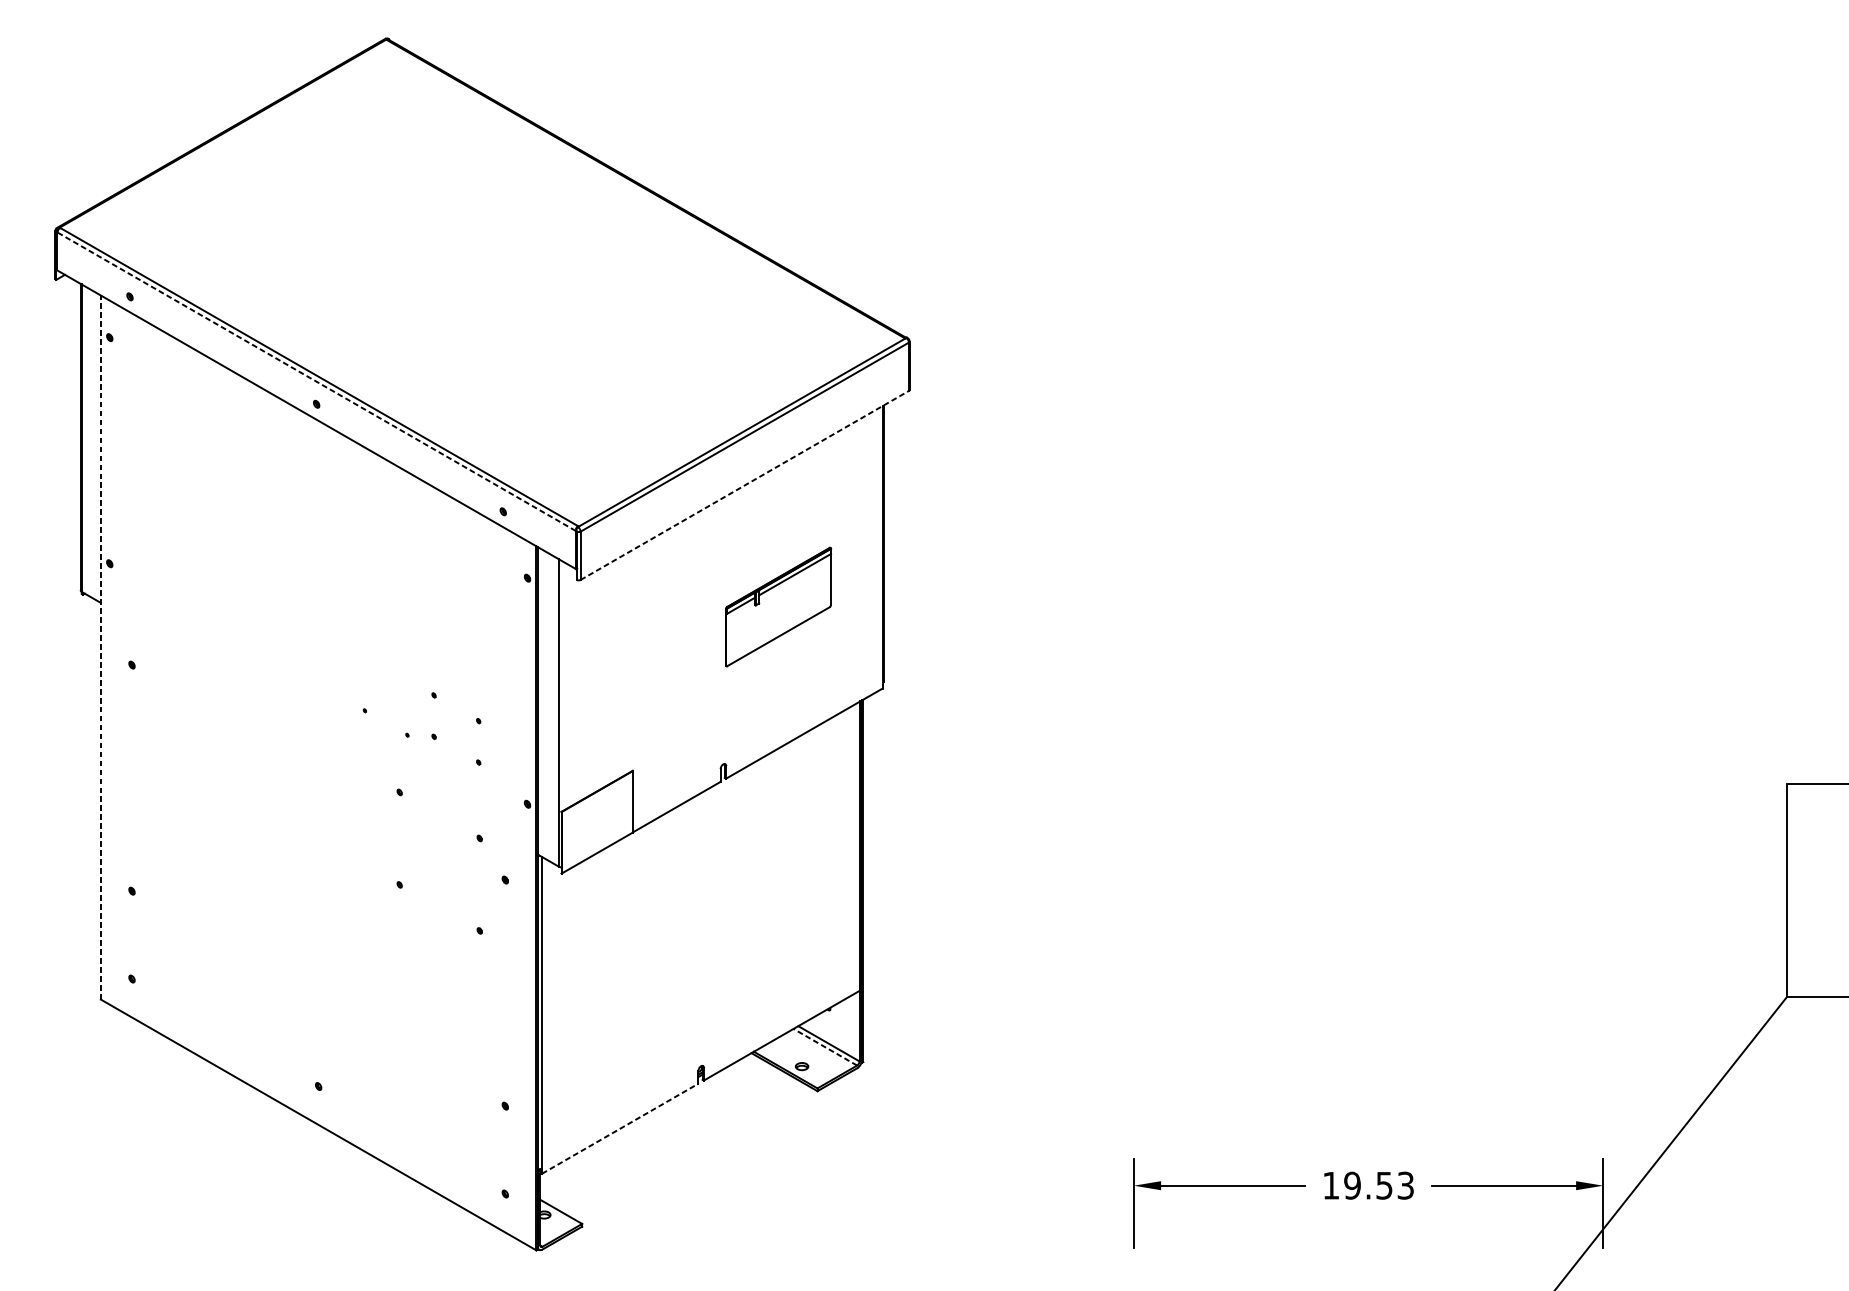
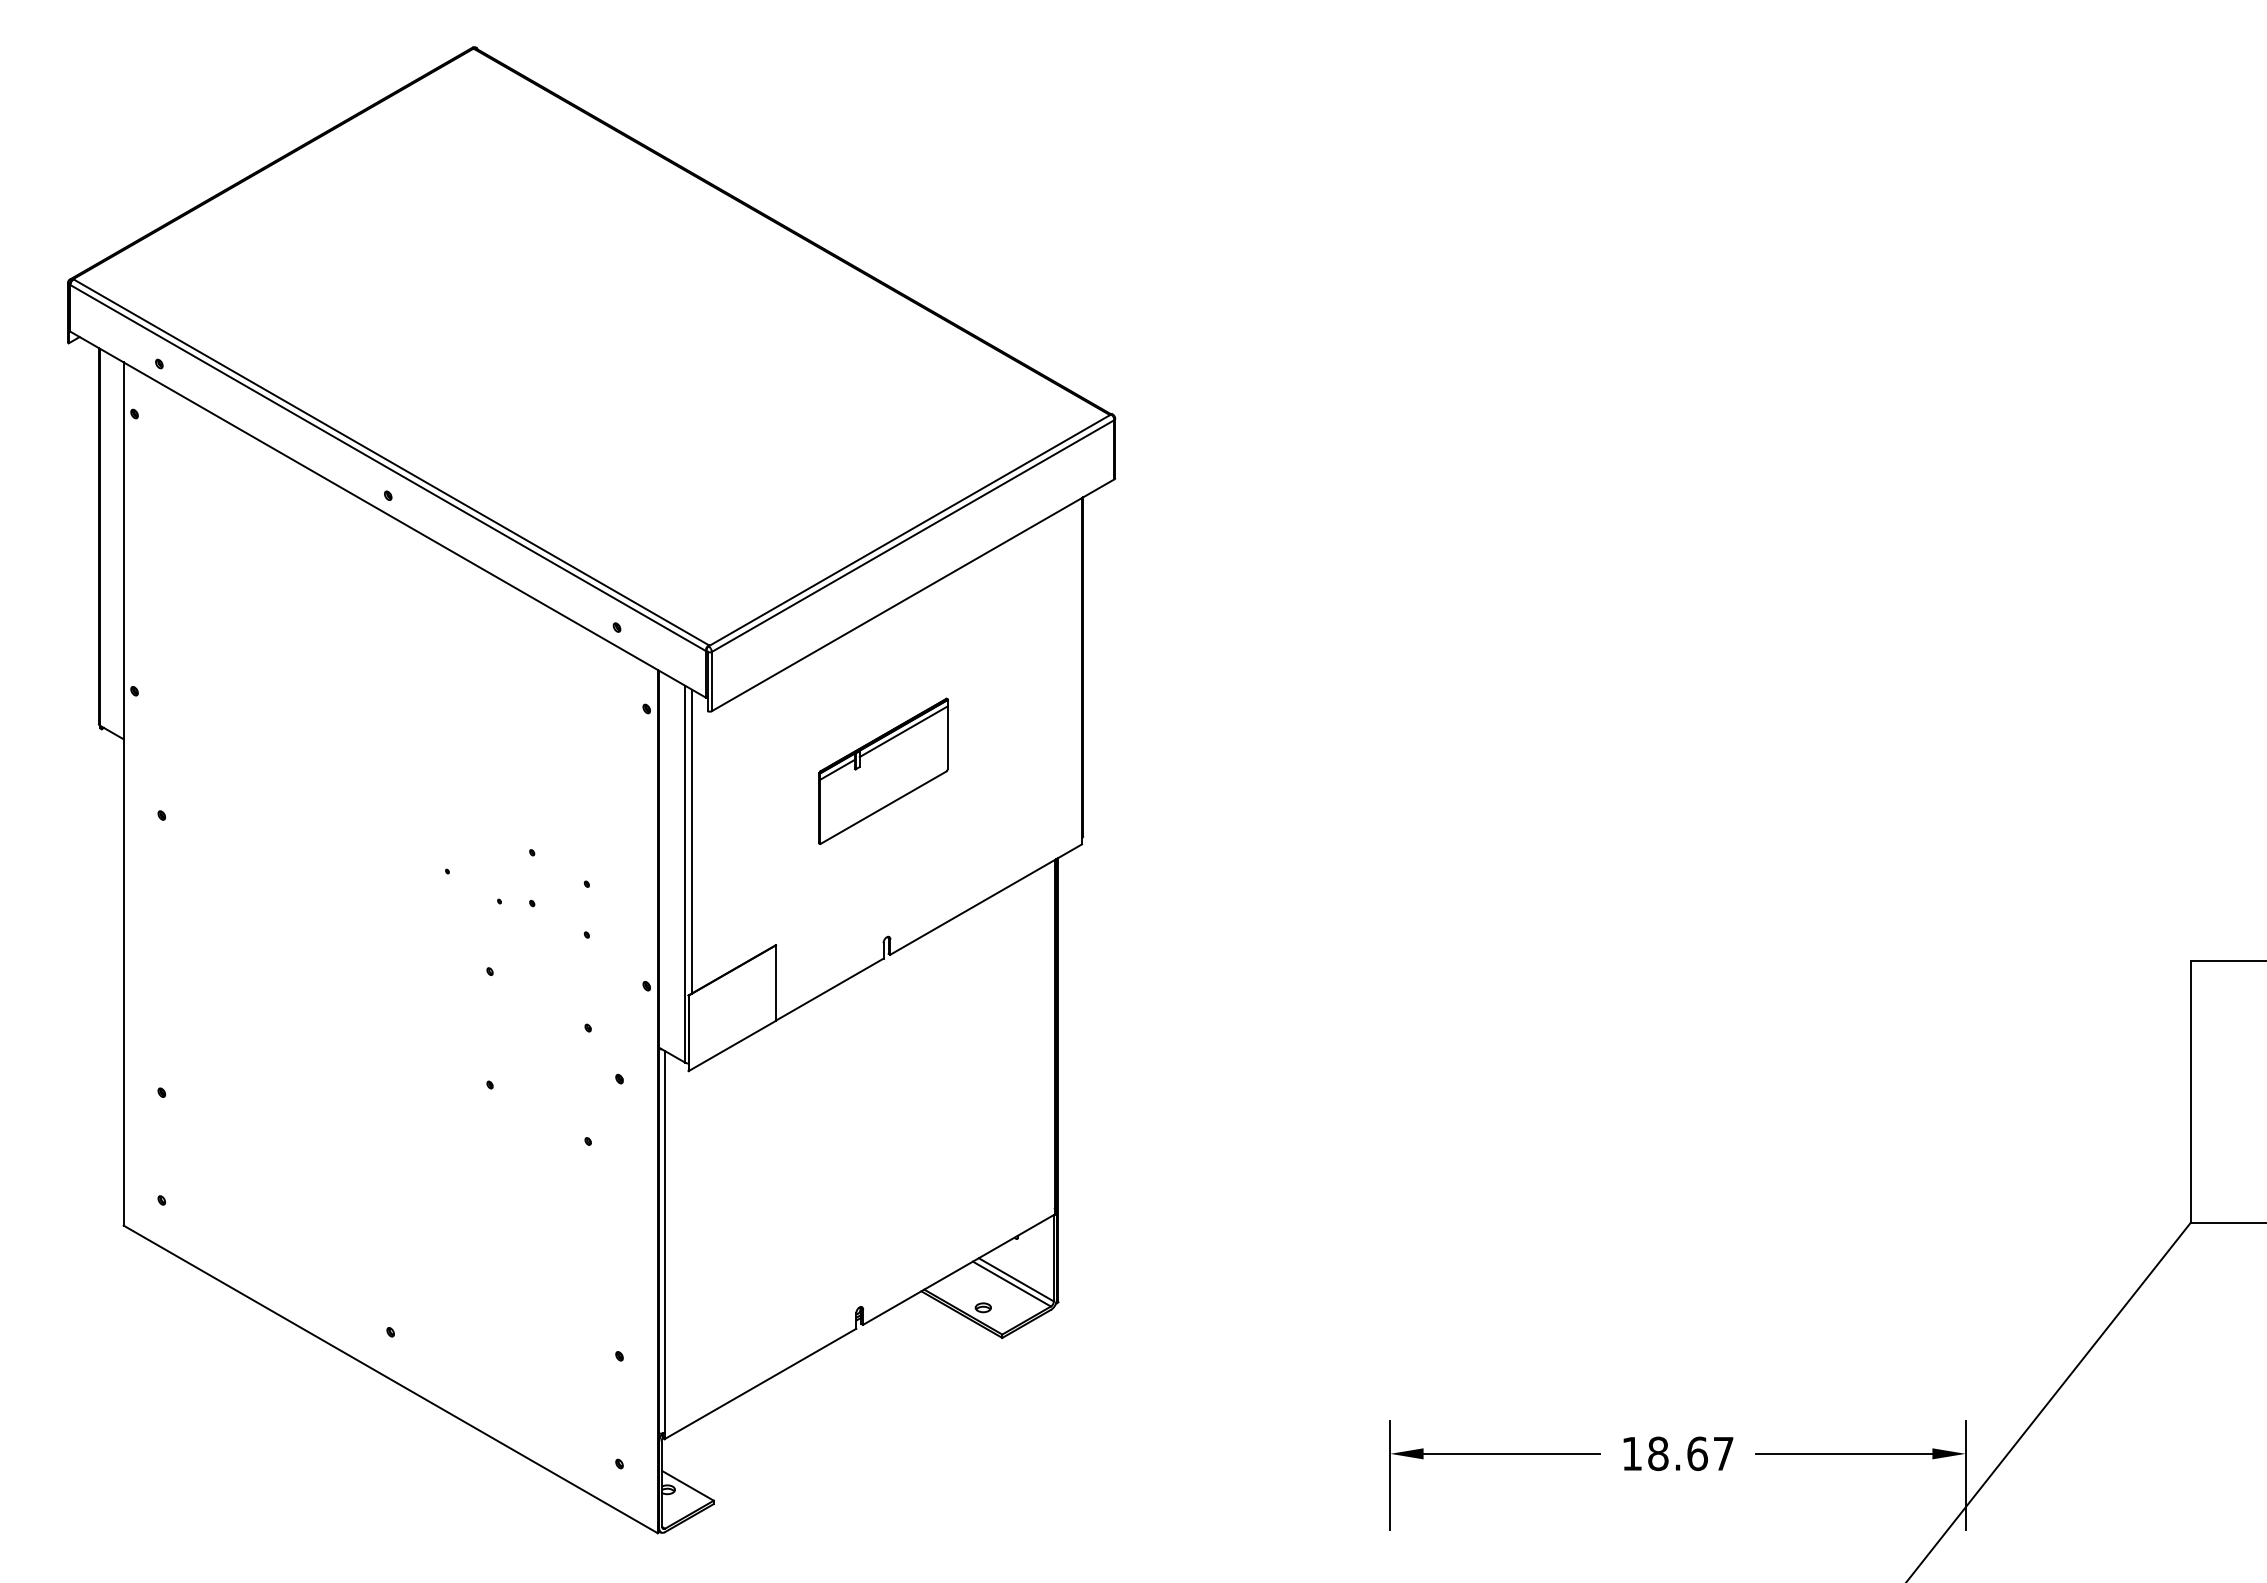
line: (316, 382) -> (388, 468), dashed -> solid
line: (745, 485) -> (913, 595), dashed -> solid
part: (778, 606) -> (883, 770), moved
line: (100, 647) -> (123, 794), dashed -> solid
line: (564, 686) -> (691, 841), added
line: (824, 1046) -> (1011, 1283), dashed -> solid
line: (620, 1128) -> (760, 1383), dashed -> solid
text: (1378, 1185) -> (1690, 1453), 19.53 -> 18.67

